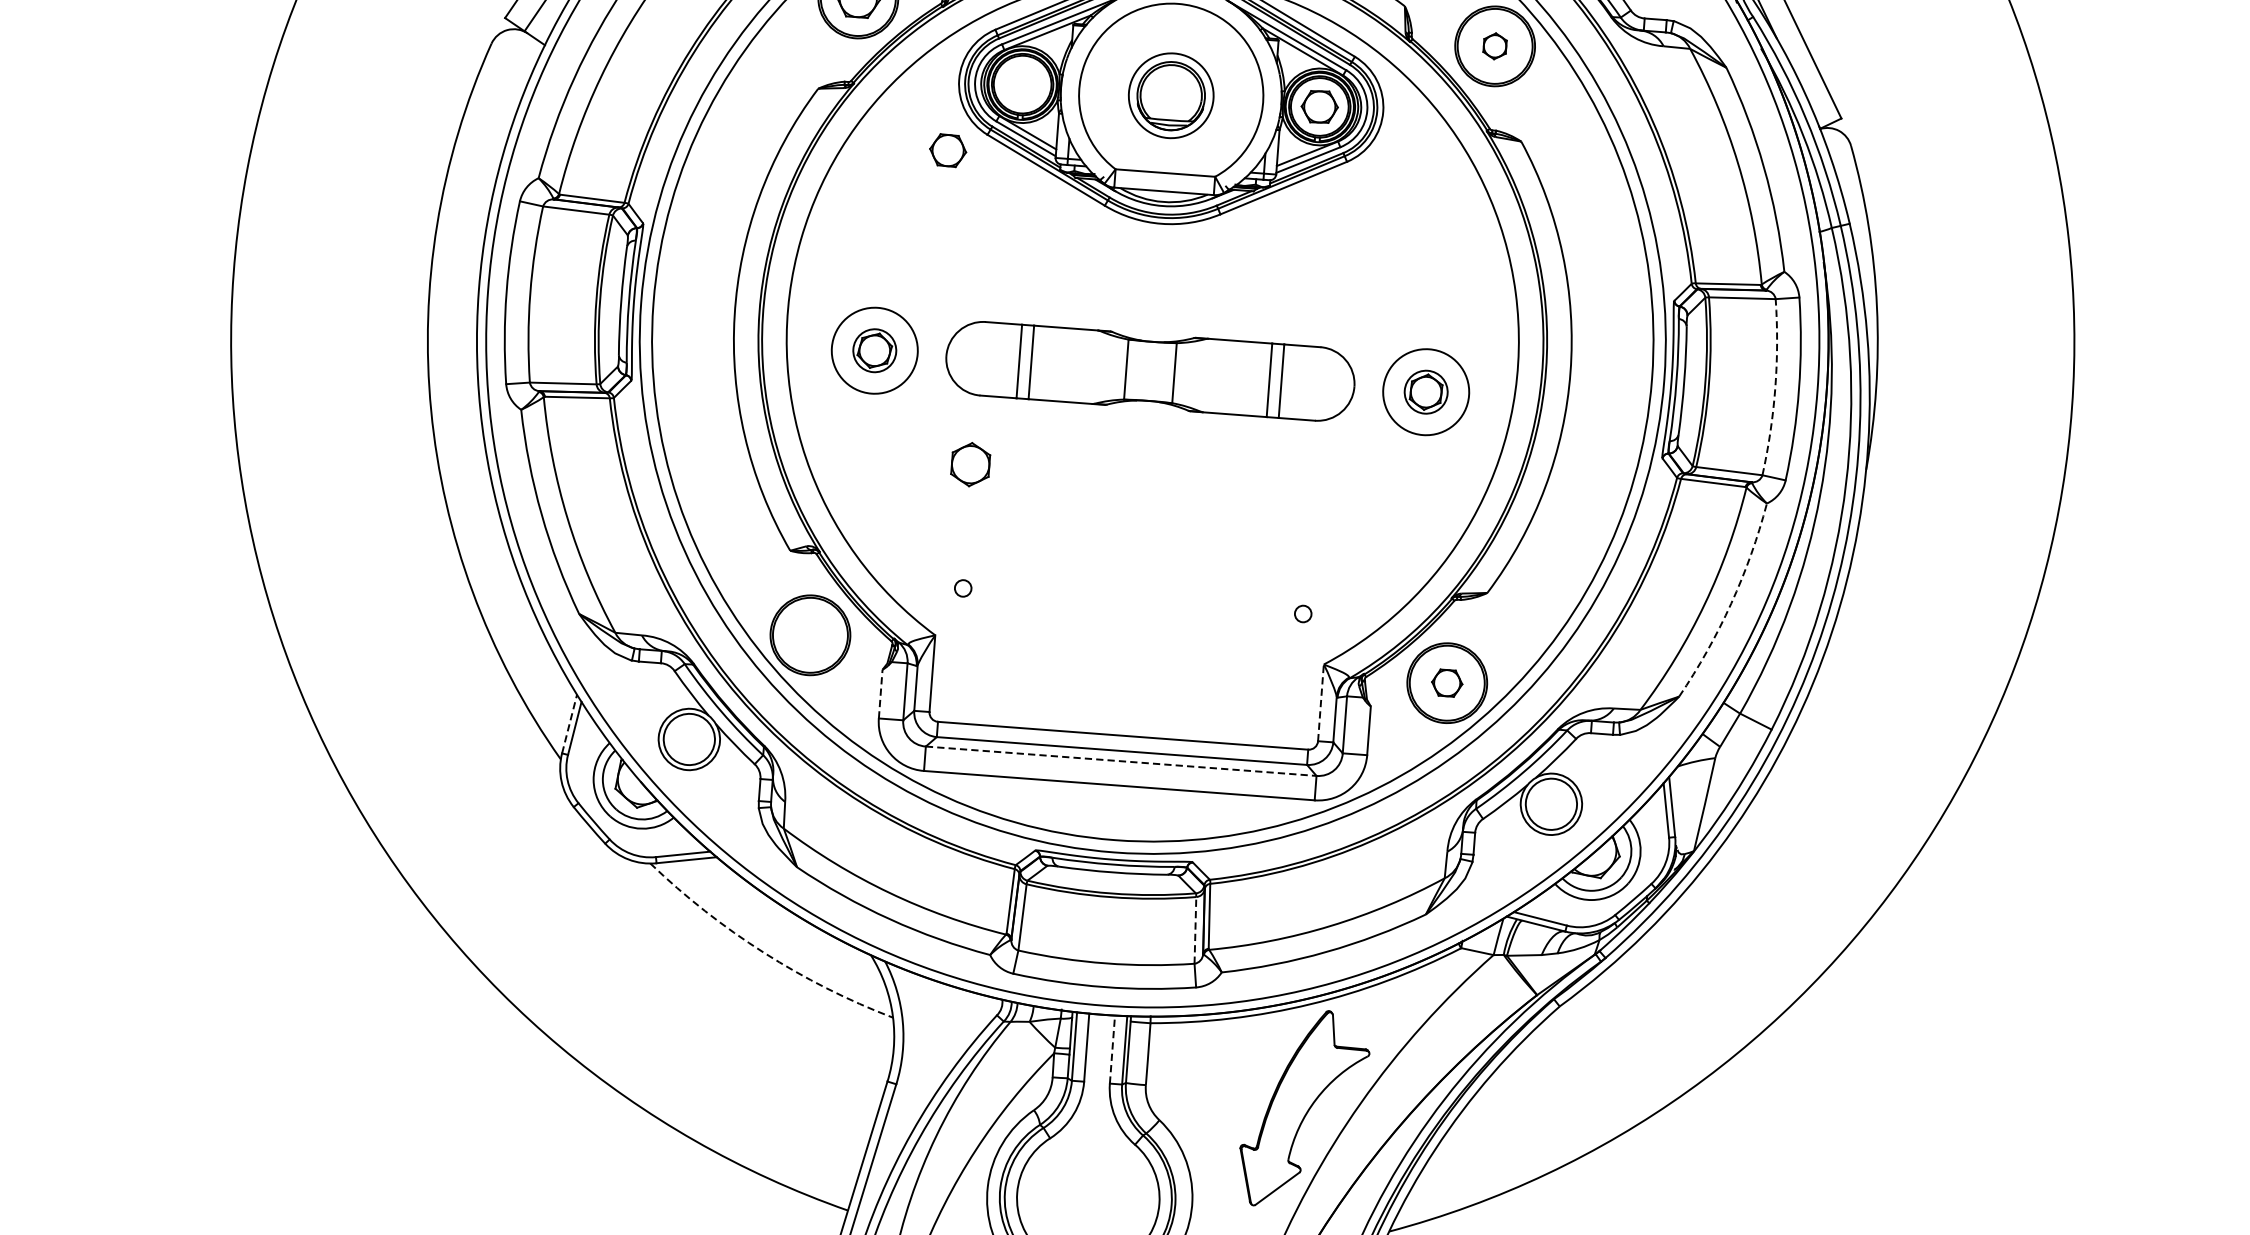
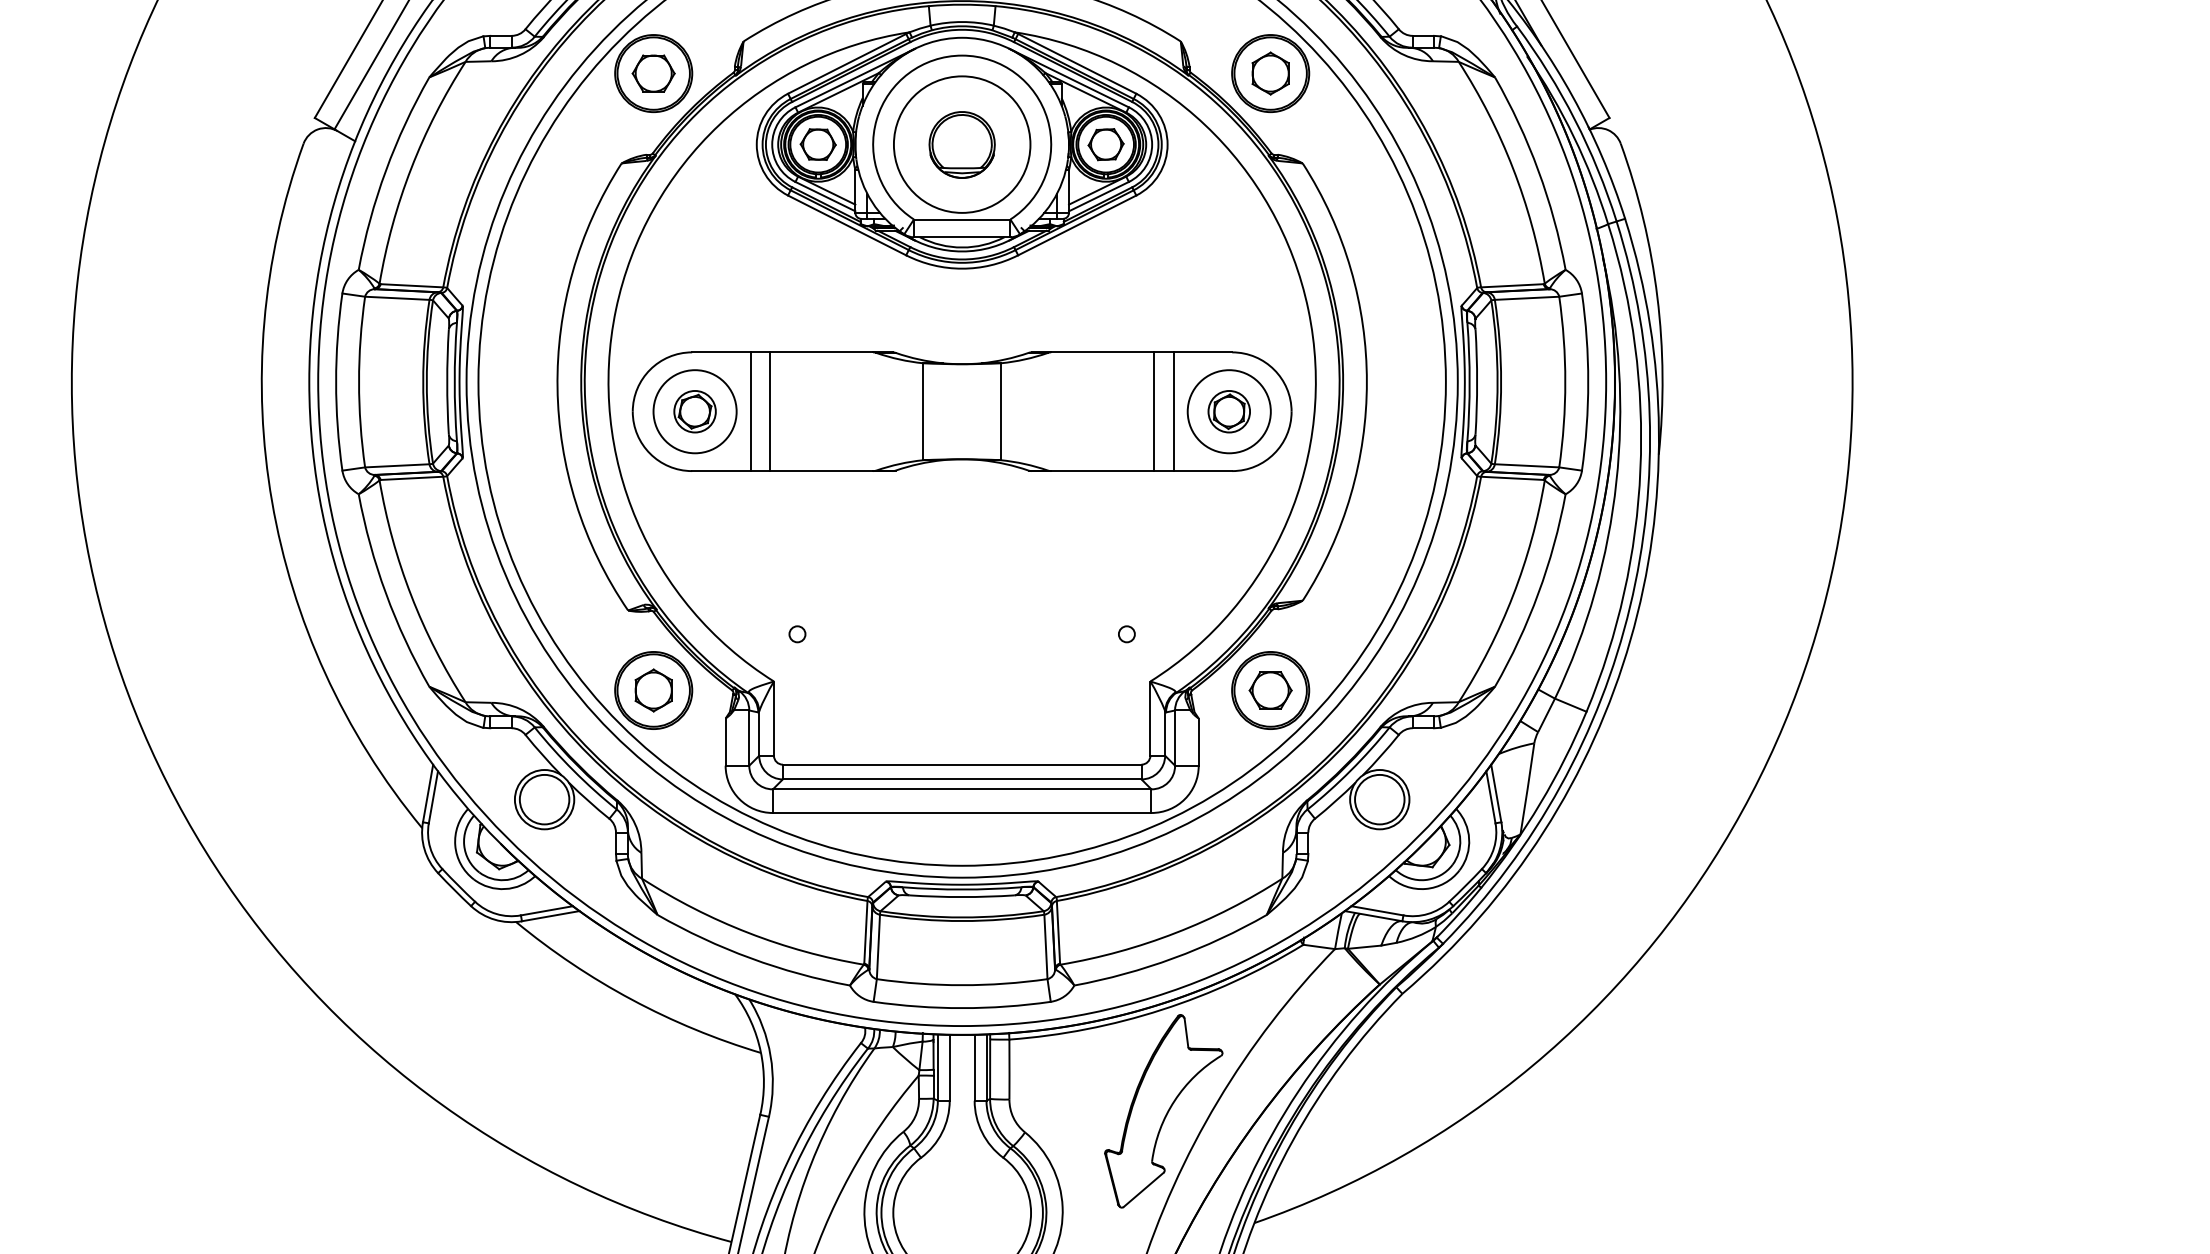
part: (1494, 46) -> (1270, 73), size x1.67
circle: (1170, 95) -> (961, 144), size x1.67
part: (947, 150) -> (817, 144), moved
part: (1149, 371) -> (961, 411), size x1.67
arc: (1775, 388) -> (1565, 382), dashed -> solid
part: (970, 464) -> (653, 690), moved
arc: (1731, 603) -> (1538, 593), dashed -> solid
part: (1447, 683) -> (1270, 690), size x1.43
line: (880, 694) -> (725, 742), dashed -> solid
line: (1321, 702) -> (1150, 718), dashed -> solid
line: (570, 724) -> (428, 793), dashed -> solid
line: (1121, 761) -> (962, 789), dashed -> solid
line: (1194, 930) -> (1045, 947), dashed -> solid
arc: (763, 952) -> (631, 999), dashed -> solid
line: (1112, 1049) -> (974, 1067), dashed -> solid

